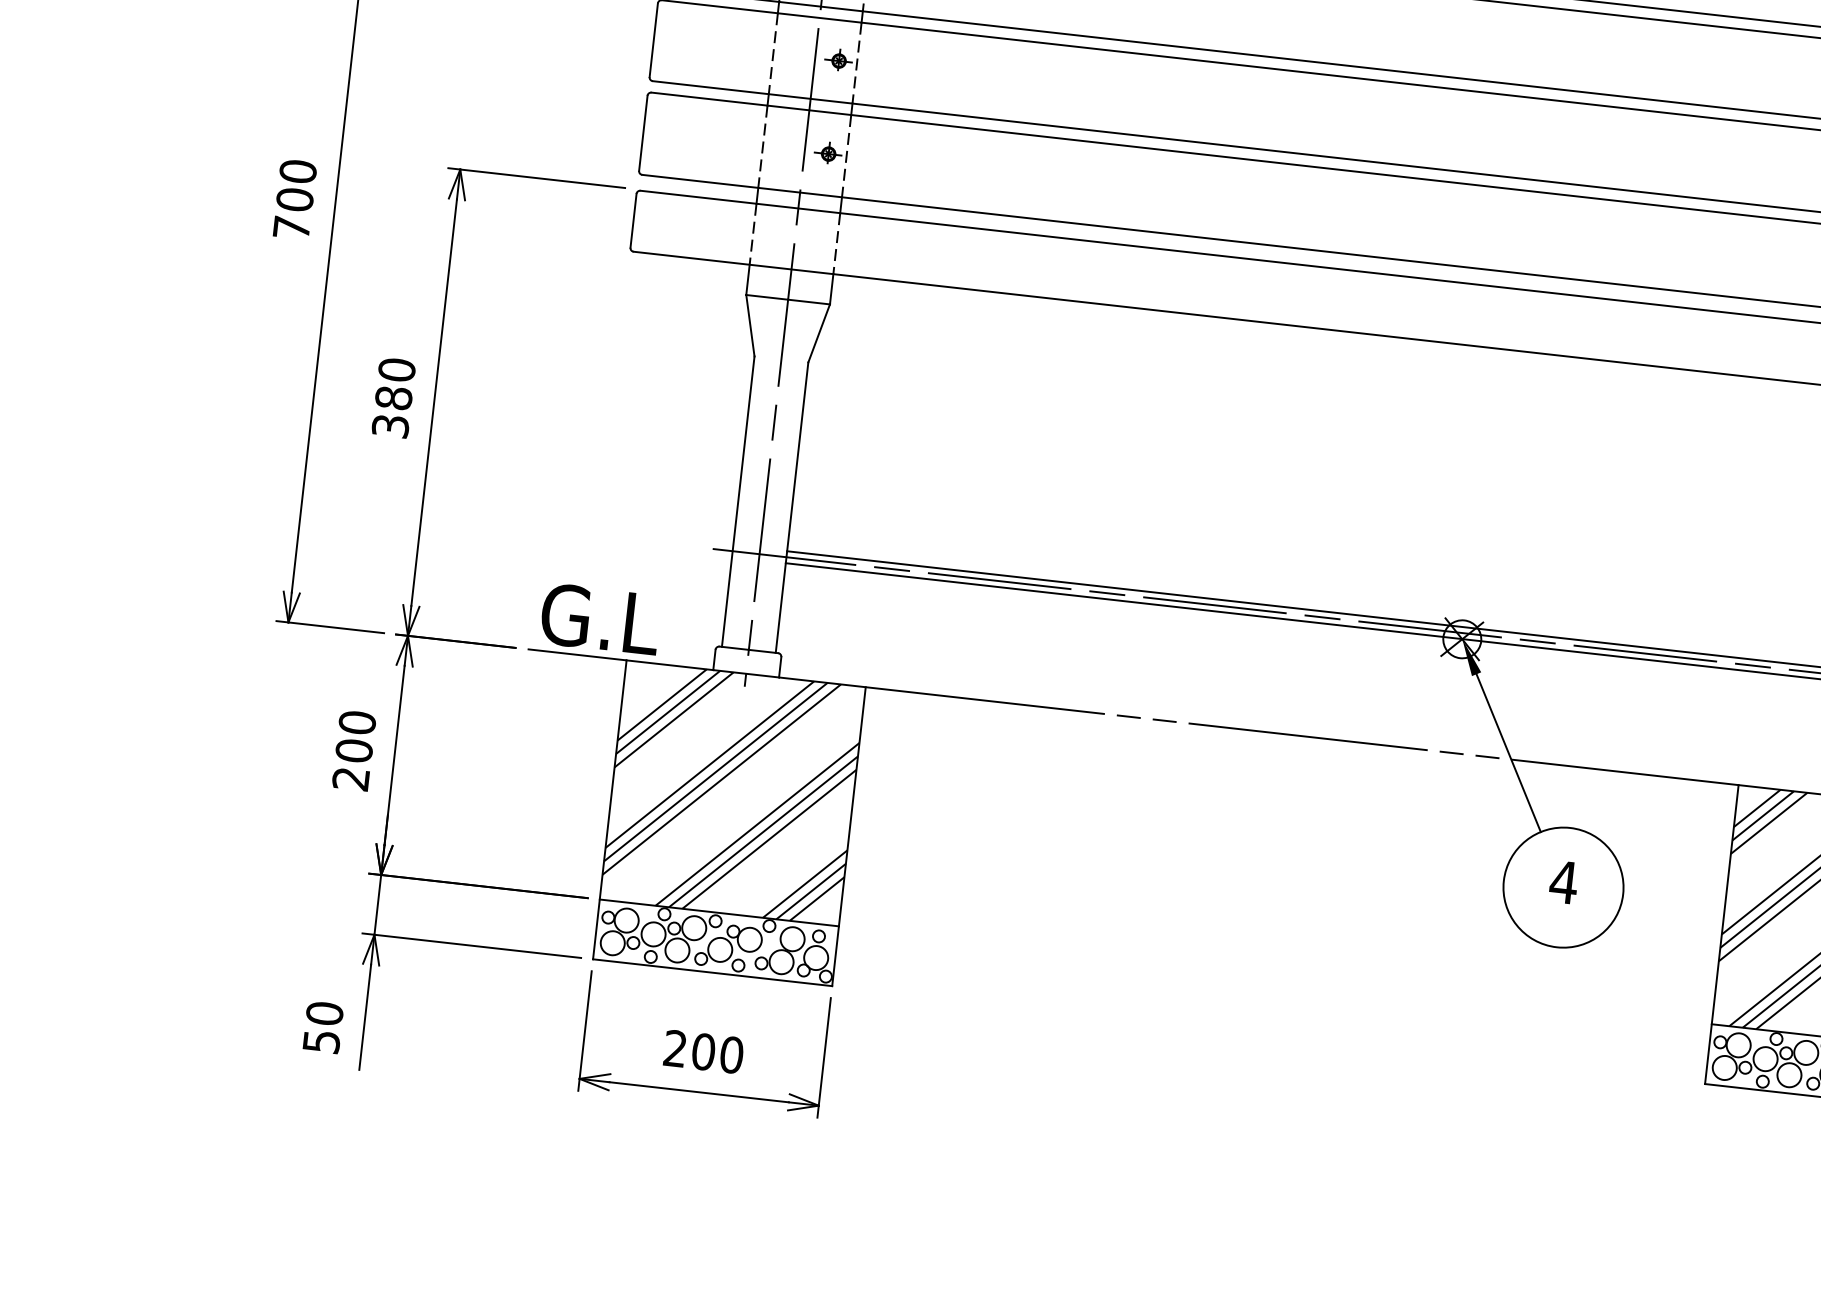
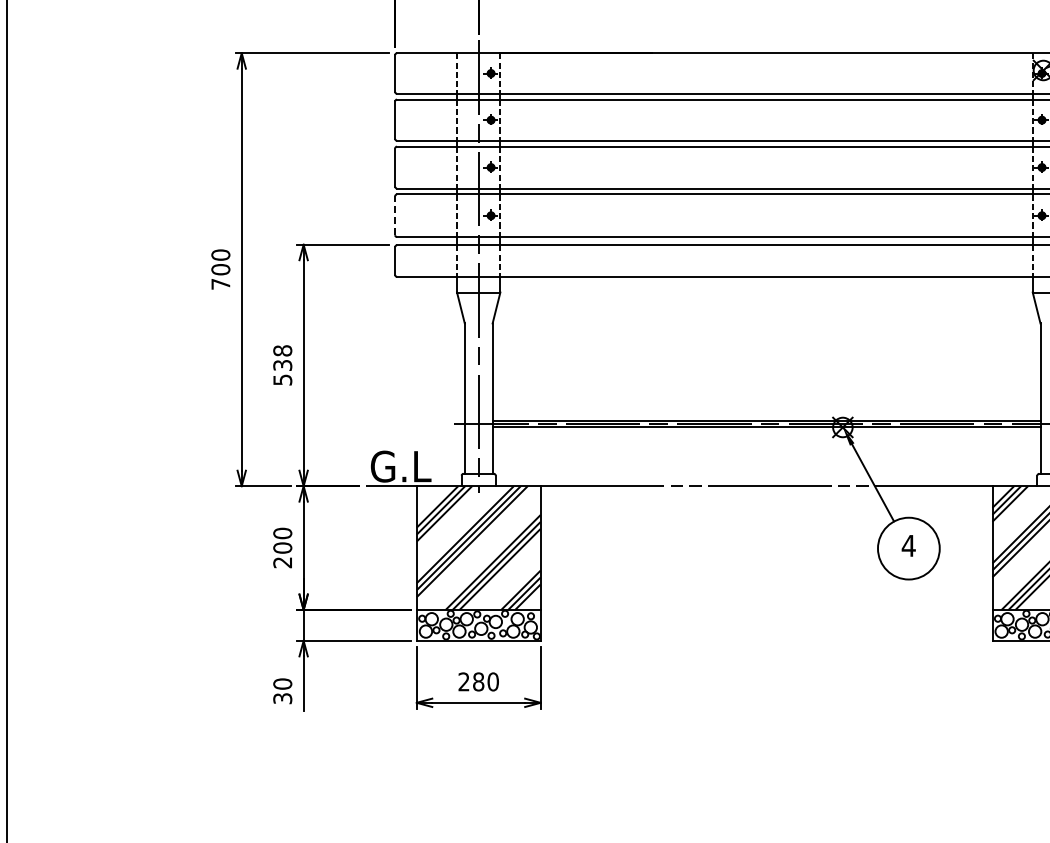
line: (644, 132) -> (395, 215), solid -> dashed
text: (393, 396) -> (282, 364), 380 -> 538
text: (321, 1041) -> (282, 698), 50 -> 30
text: (703, 1051) -> (478, 681), 200 -> 280

